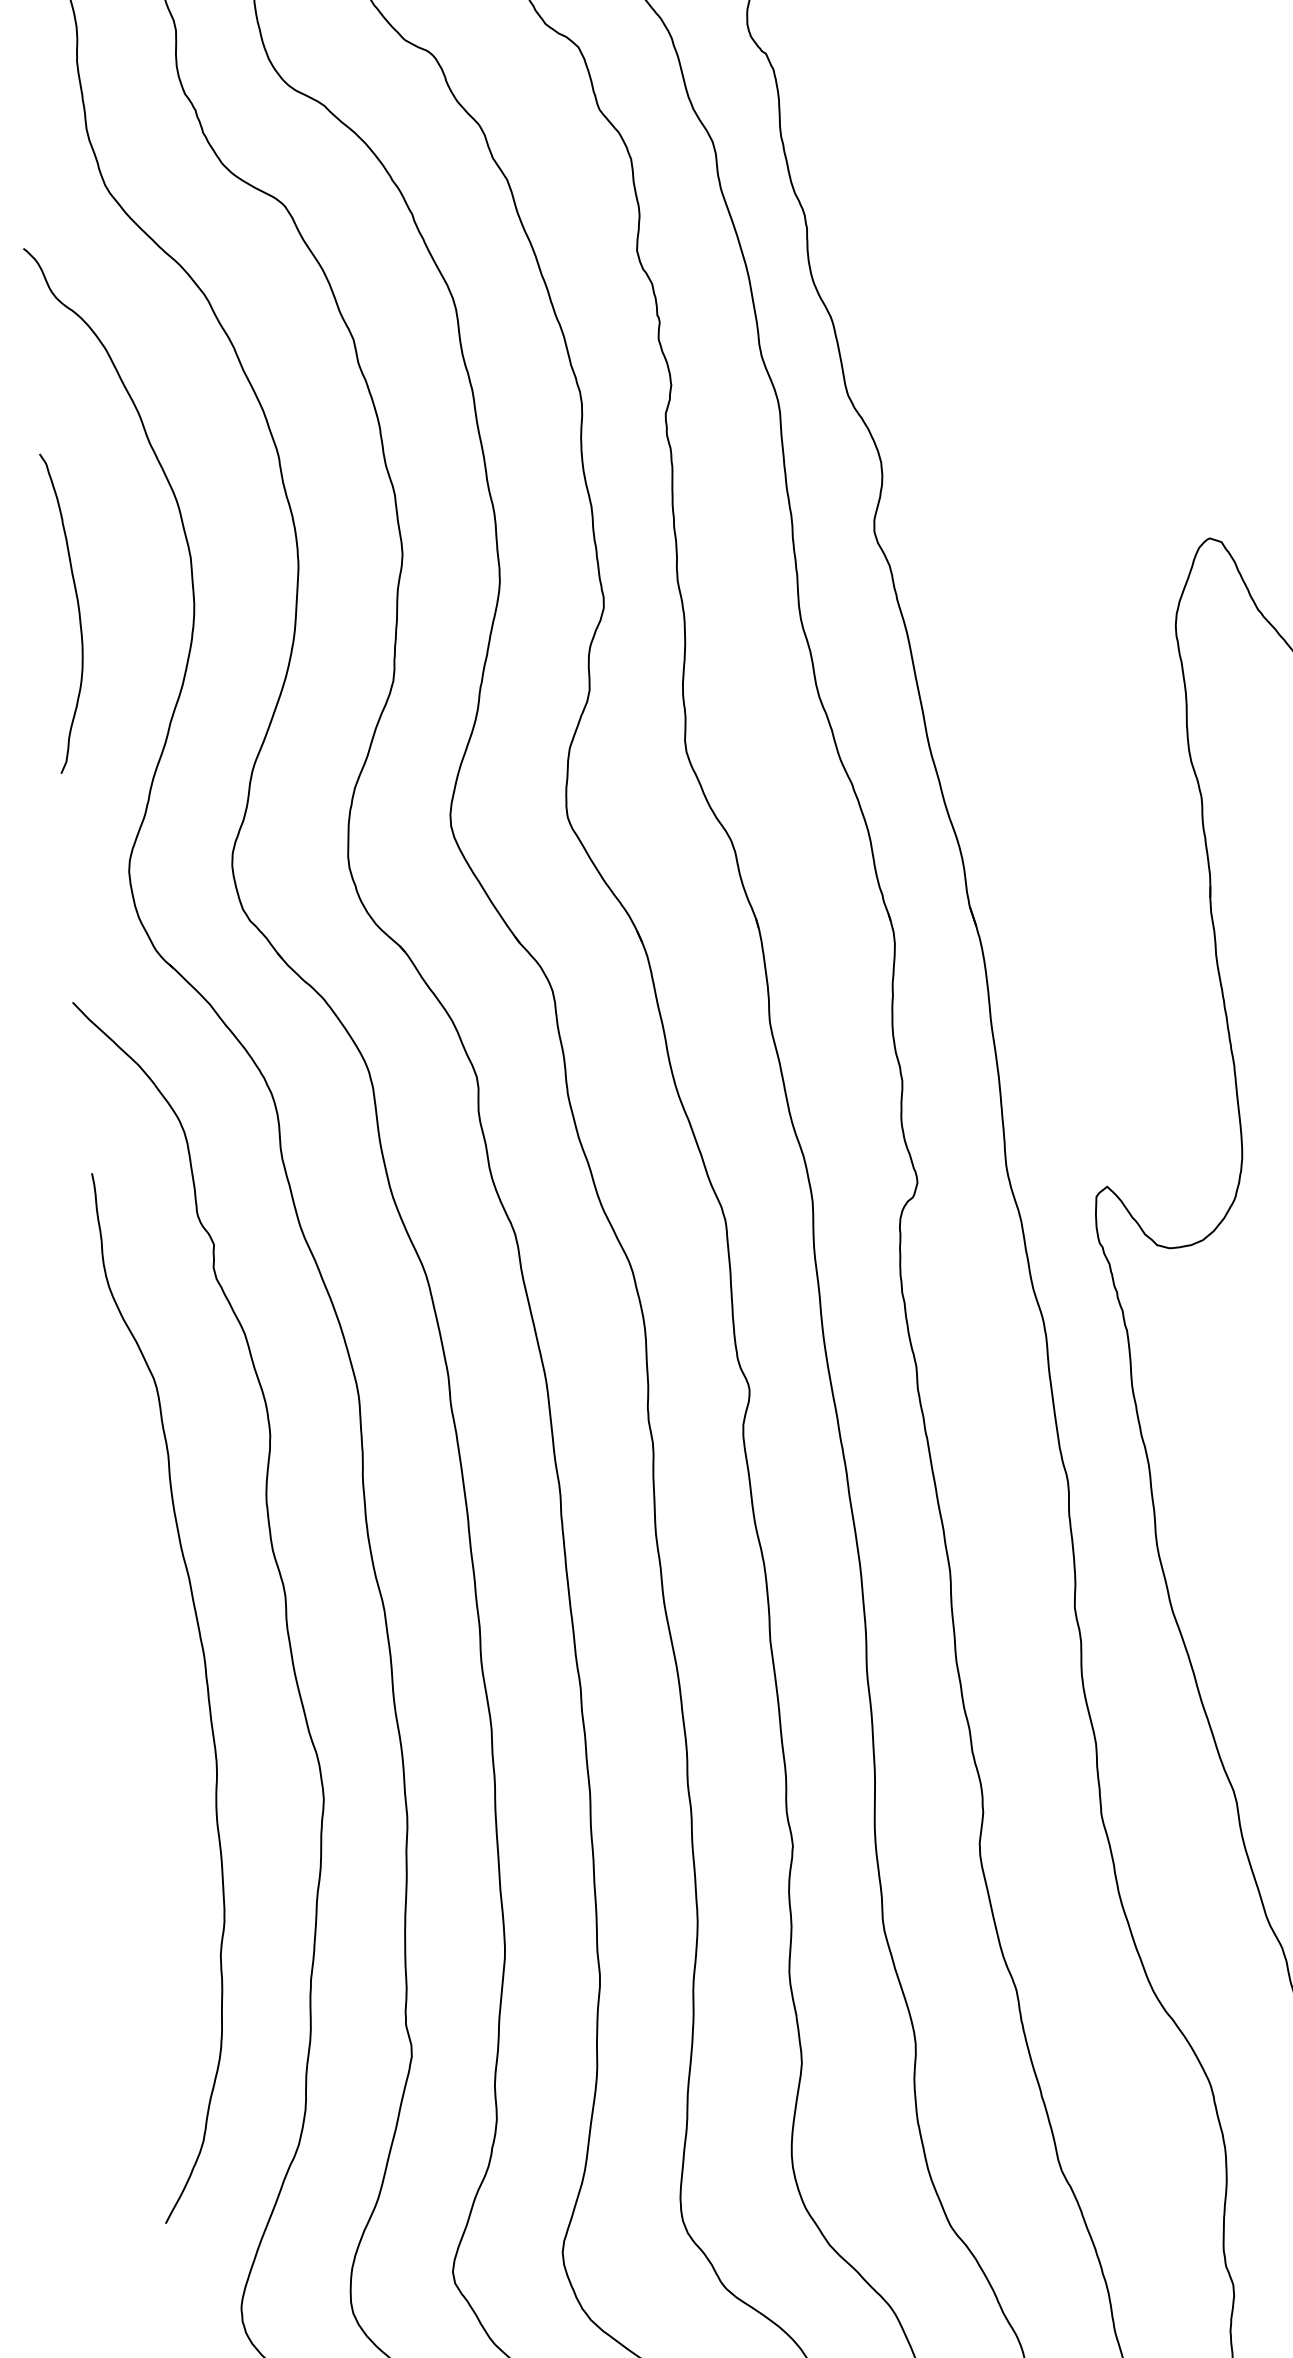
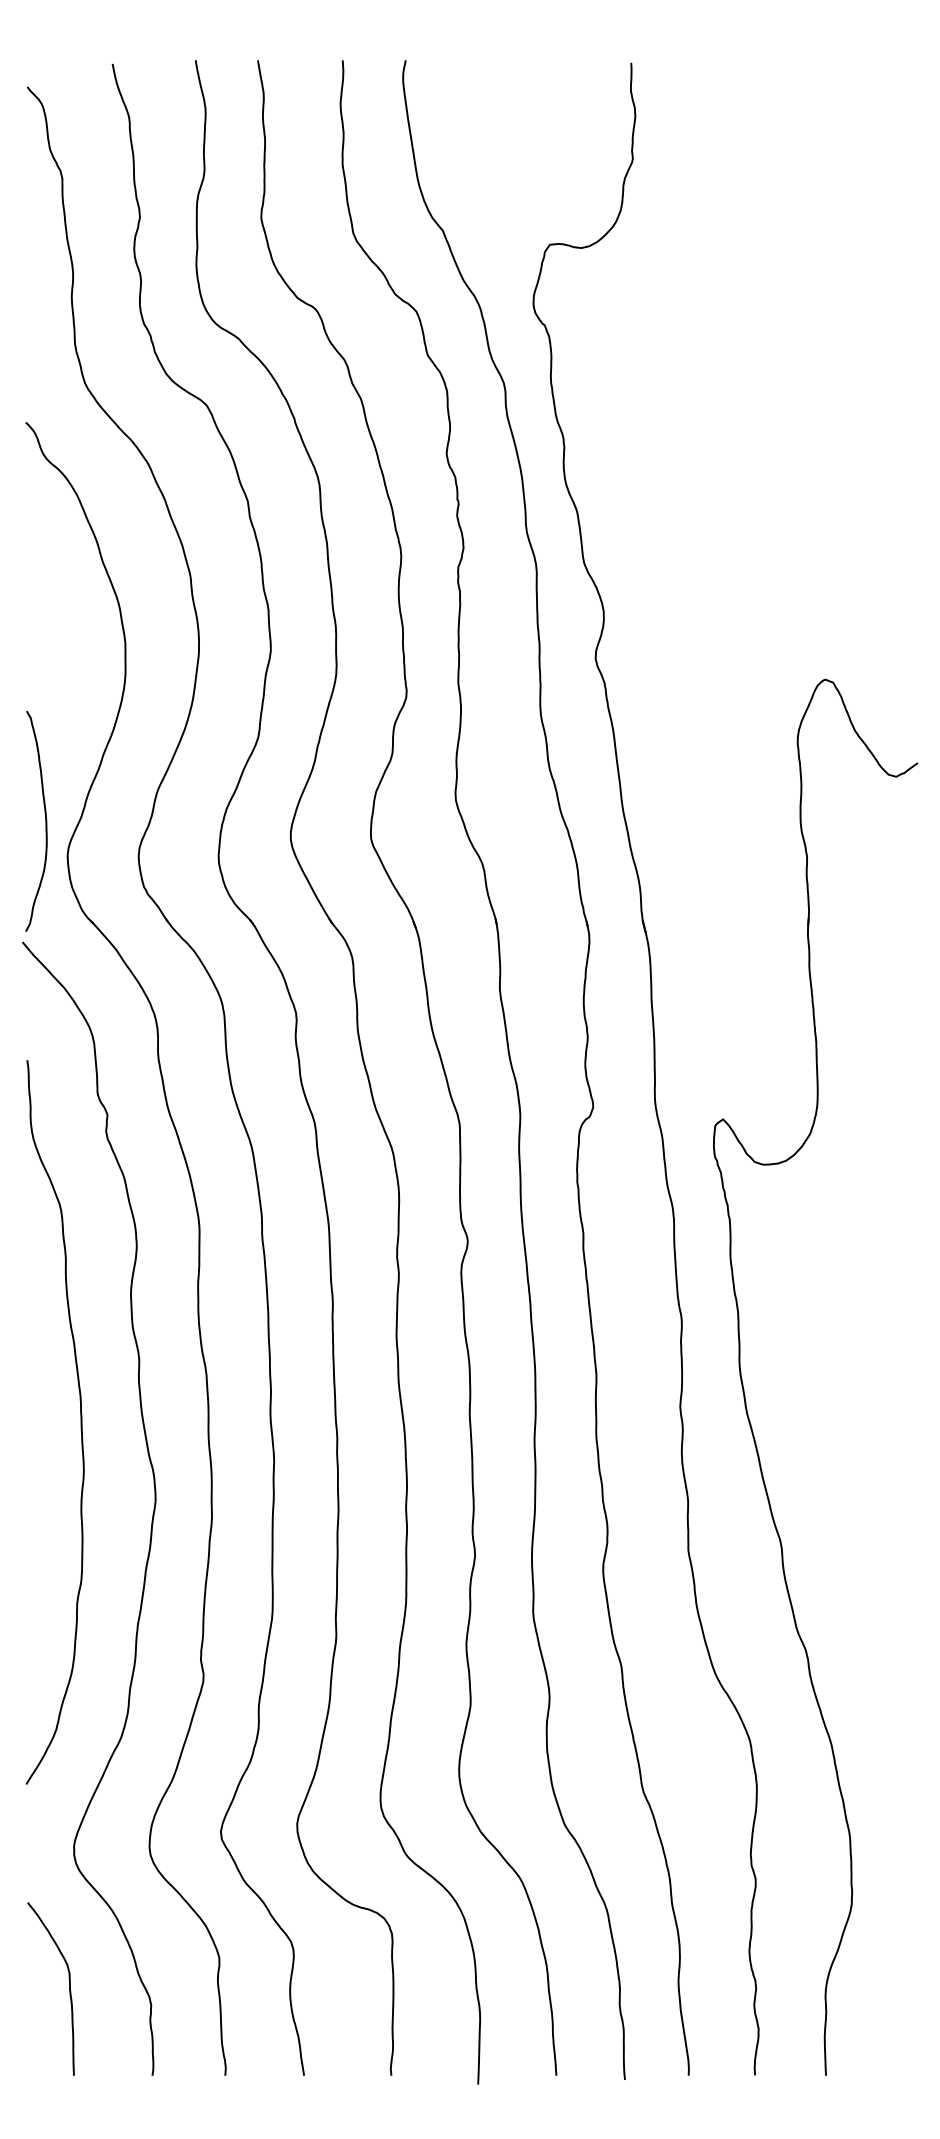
curve: (78, 612) -> (45, 821), moved

